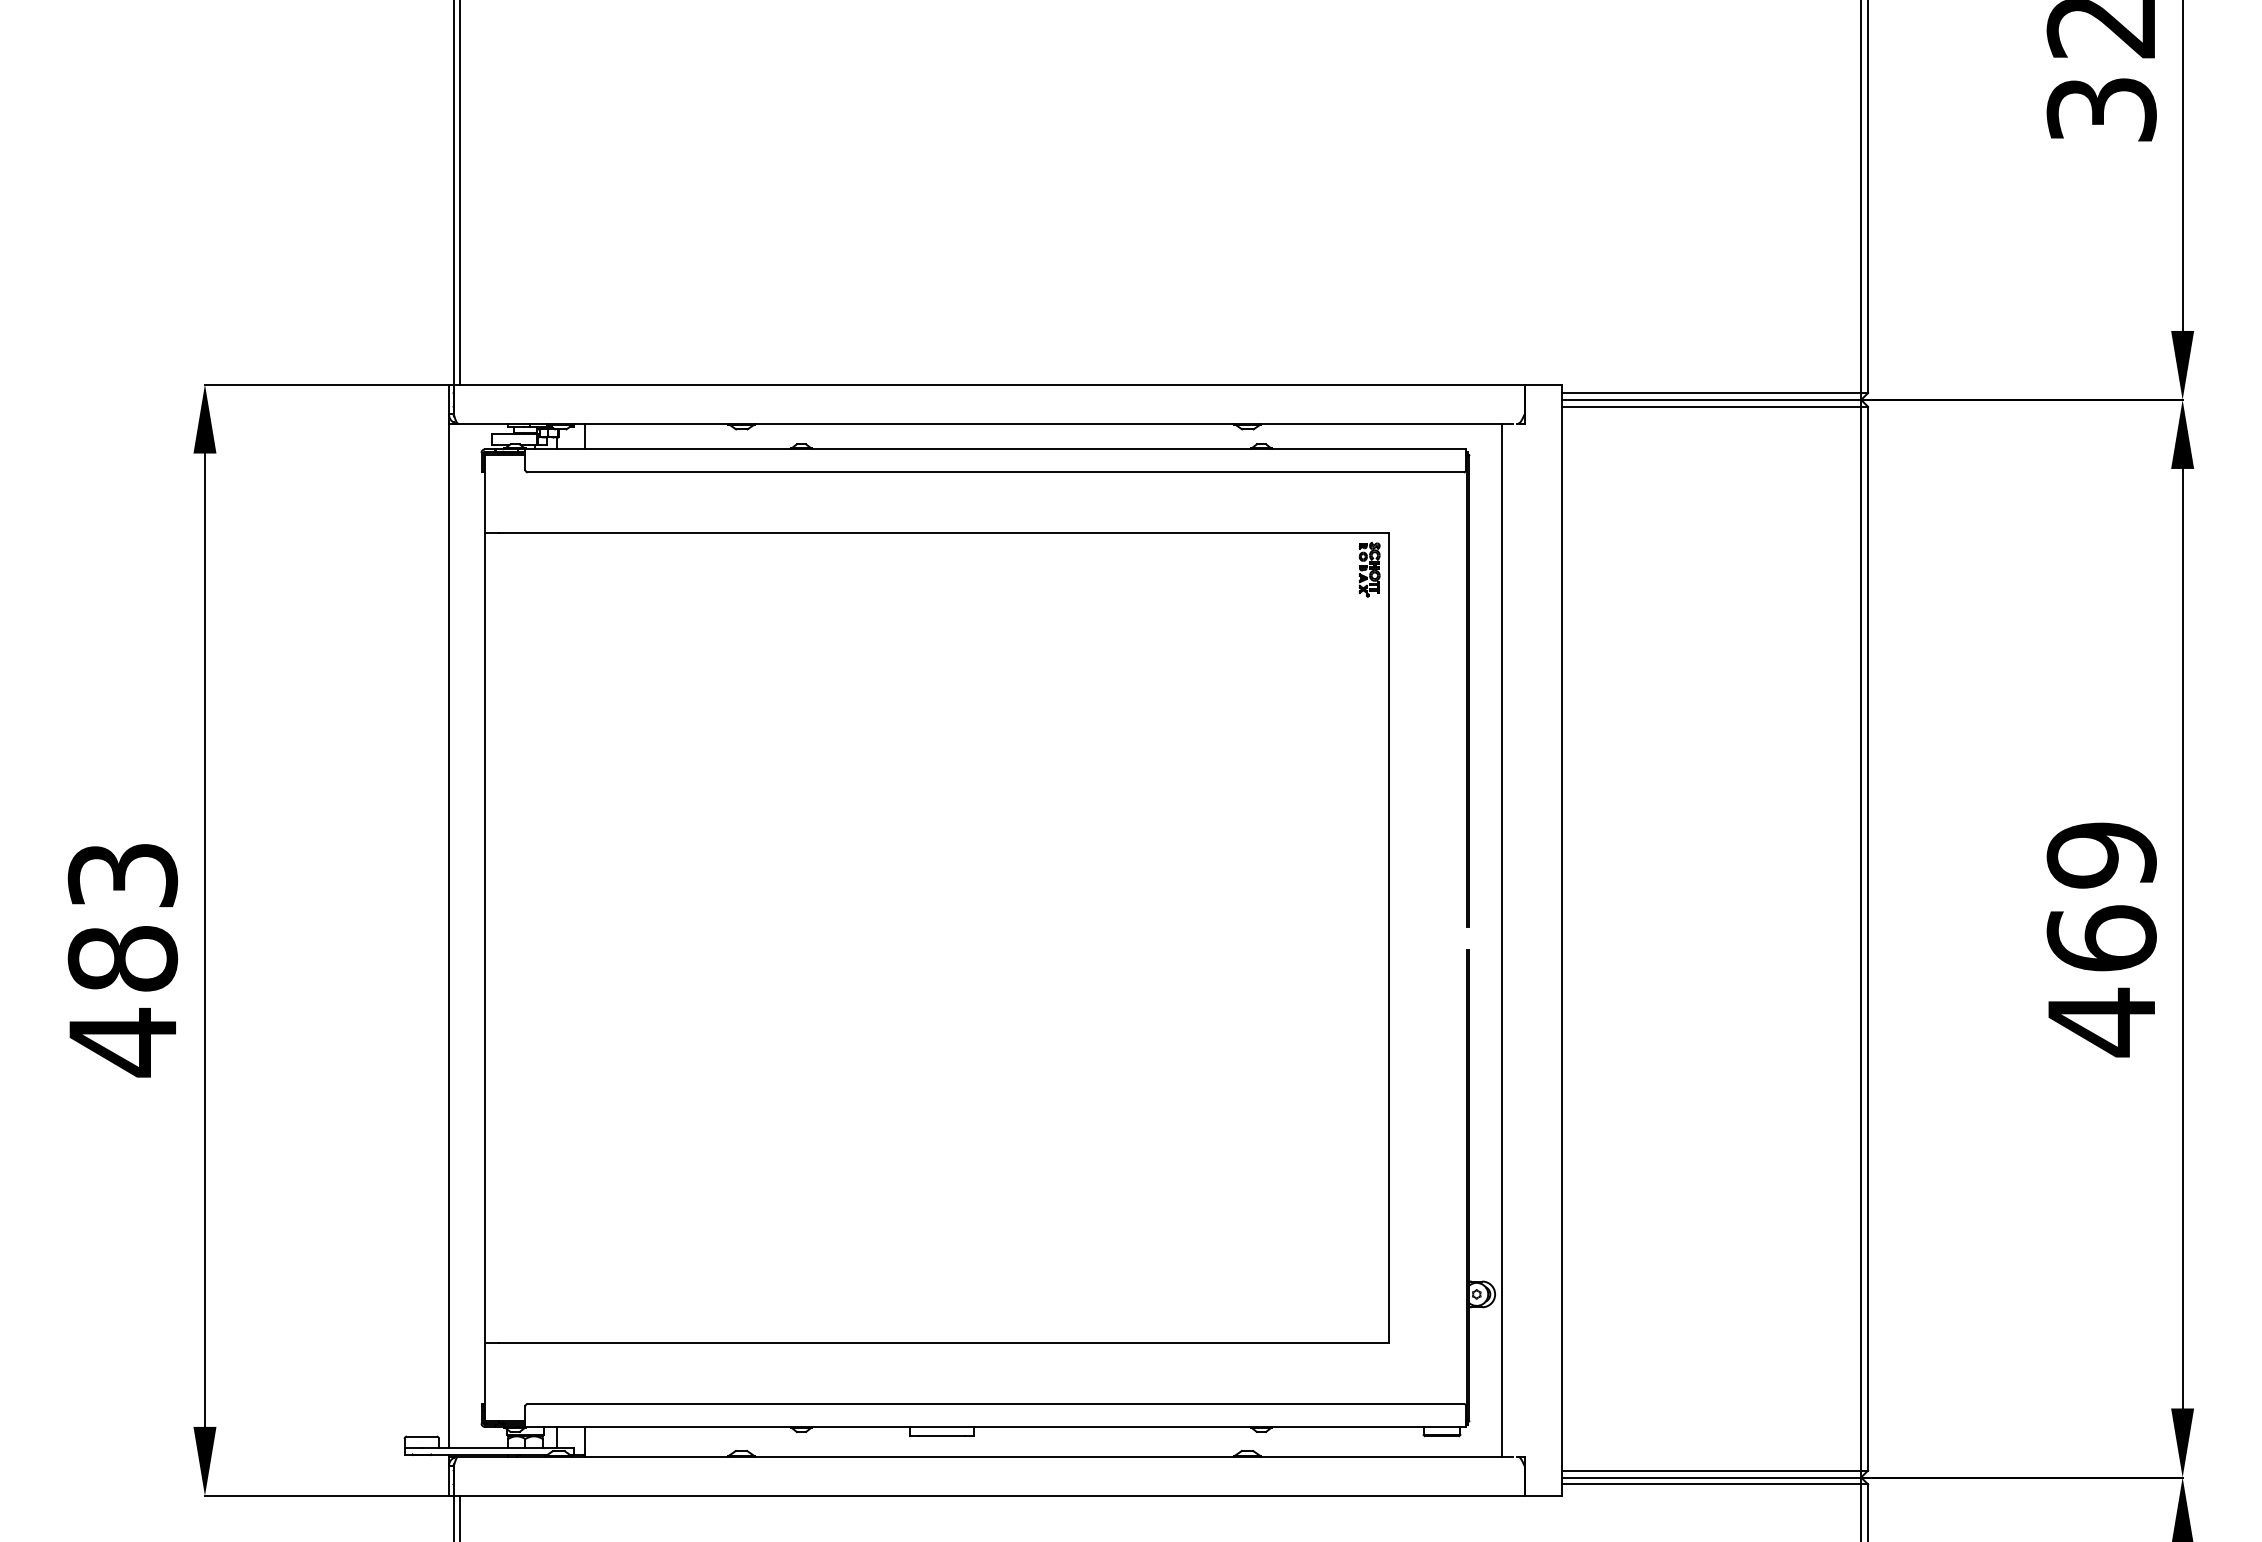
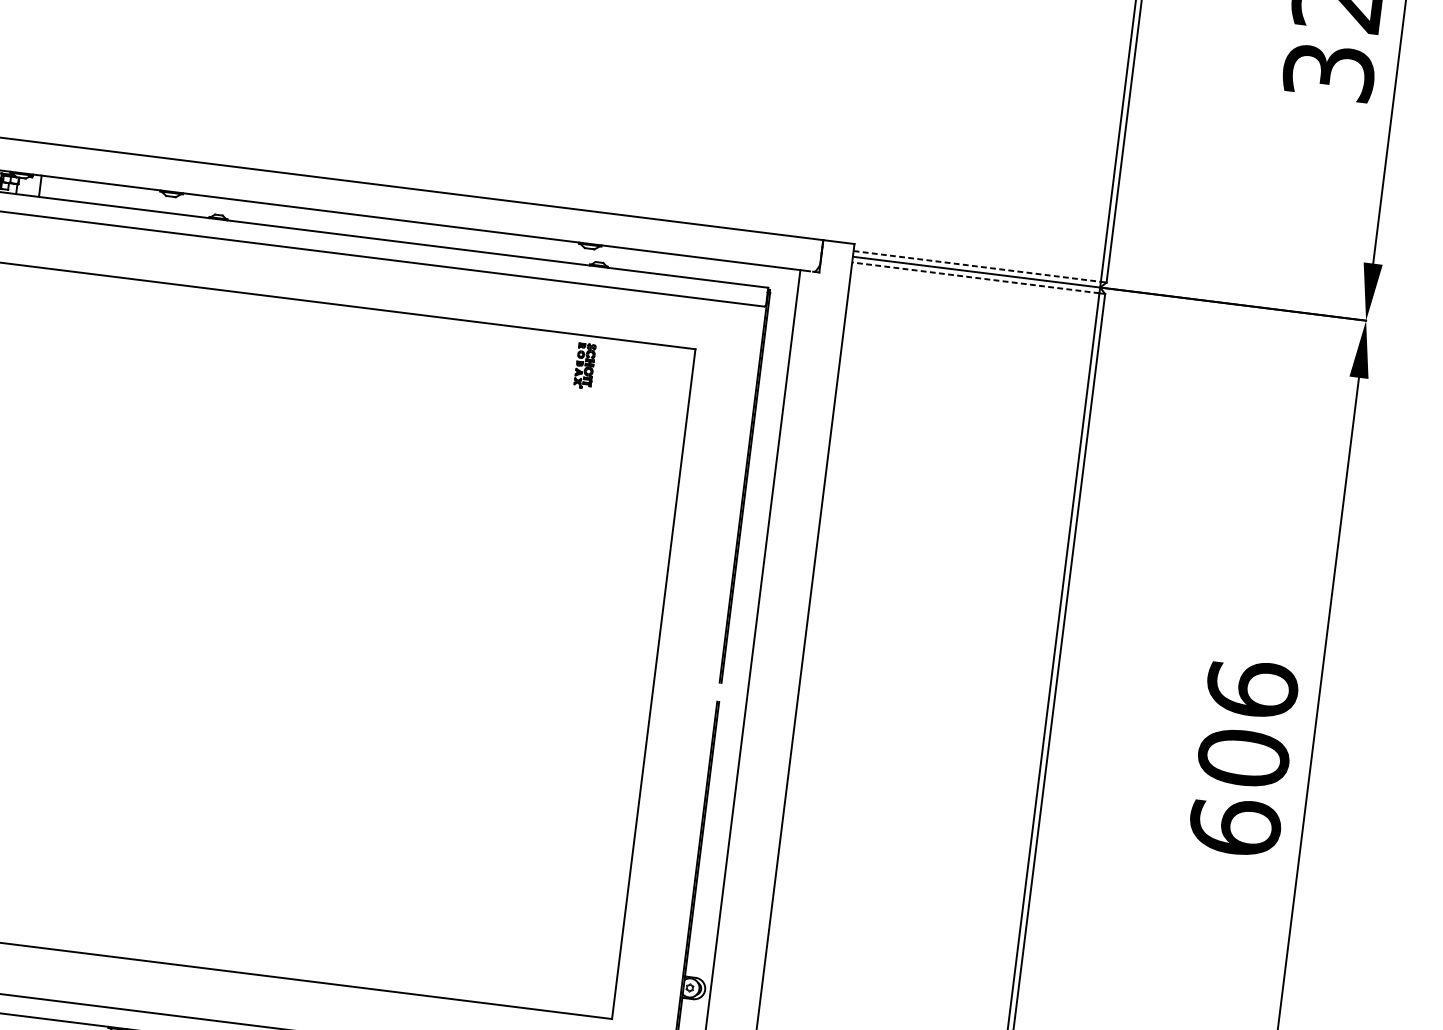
line: (1712, 393) -> (977, 266), solid -> dashed
line: (1711, 406) -> (975, 277), solid -> dashed
part: (1369, 569) -> (584, 365), moved
text: (2101, 939) -> (1243, 758), 469 -> 606

